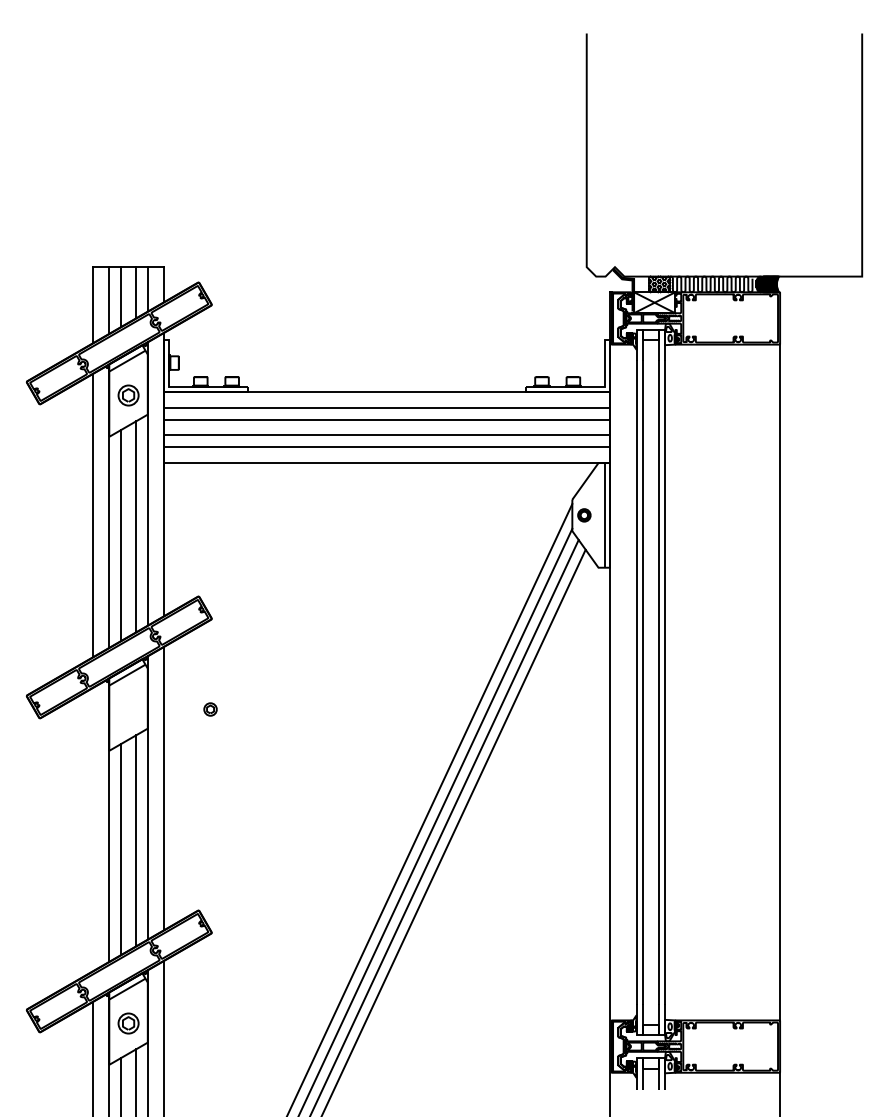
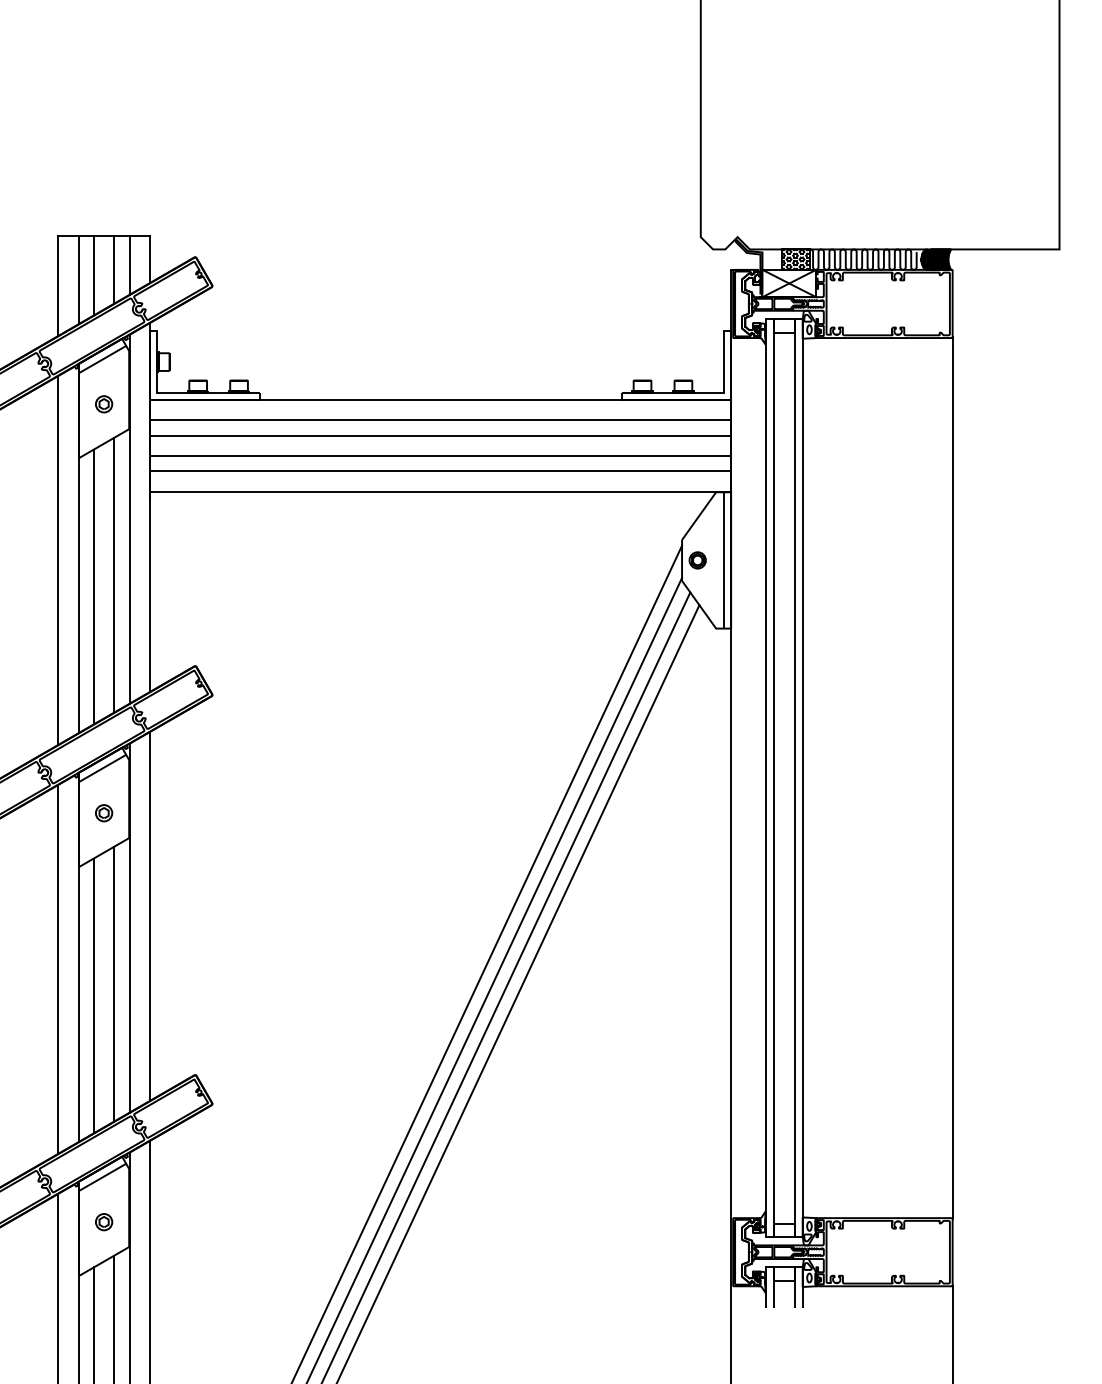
part: (128, 395) -> (104, 404), size x0.62
part: (210, 709) -> (104, 813), moved
line: (92, 829) -> (57, 969), added
part: (128, 1023) -> (104, 1222), size x0.62

